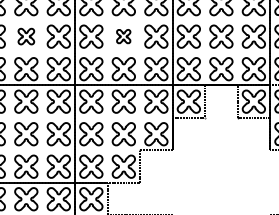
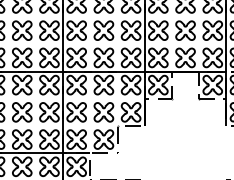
part: (26, 36) -> (22, 30), size x1.43
part: (123, 36) -> (103, 30), size x1.67

